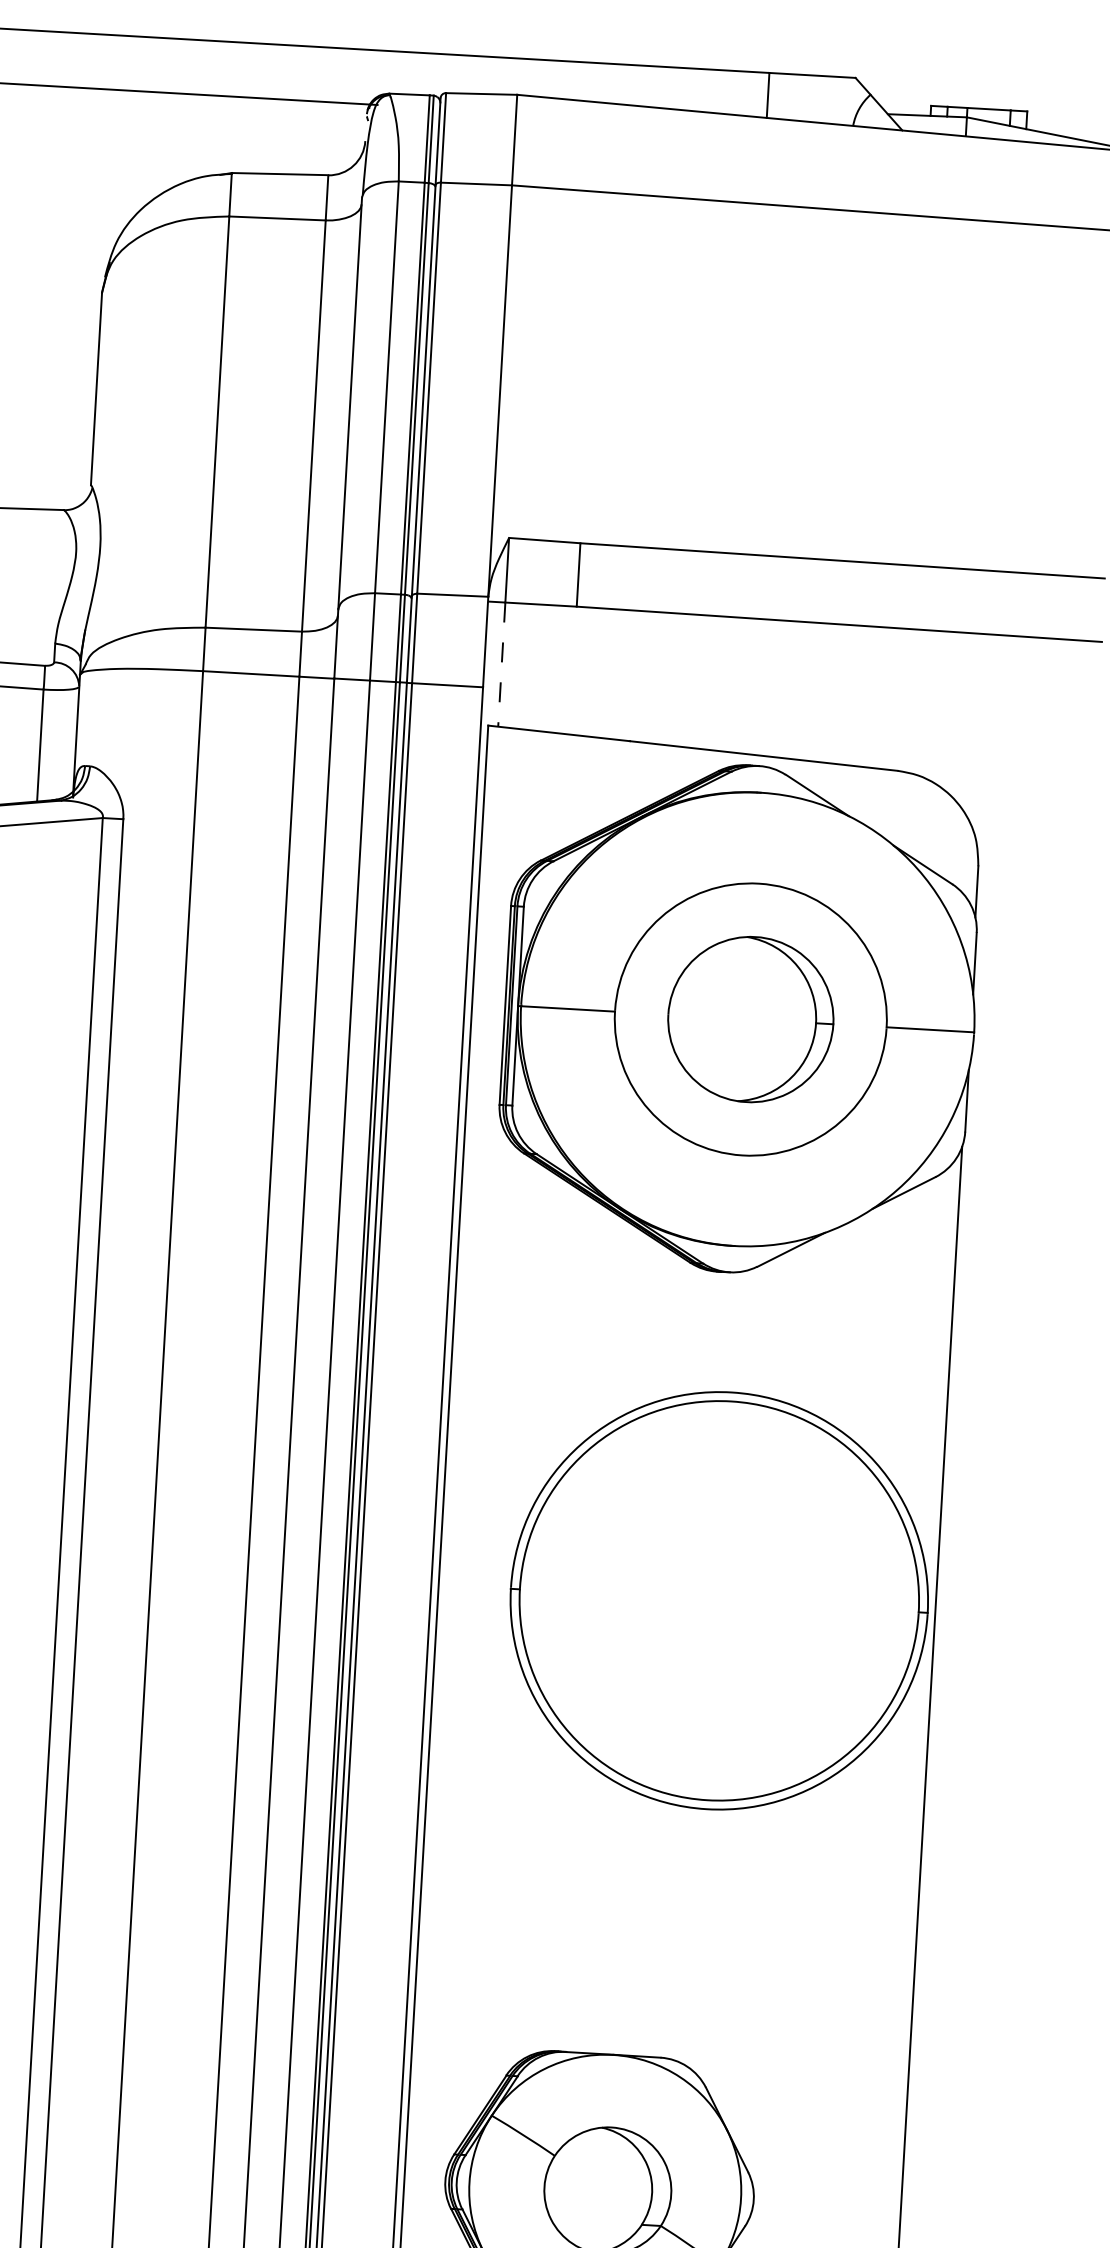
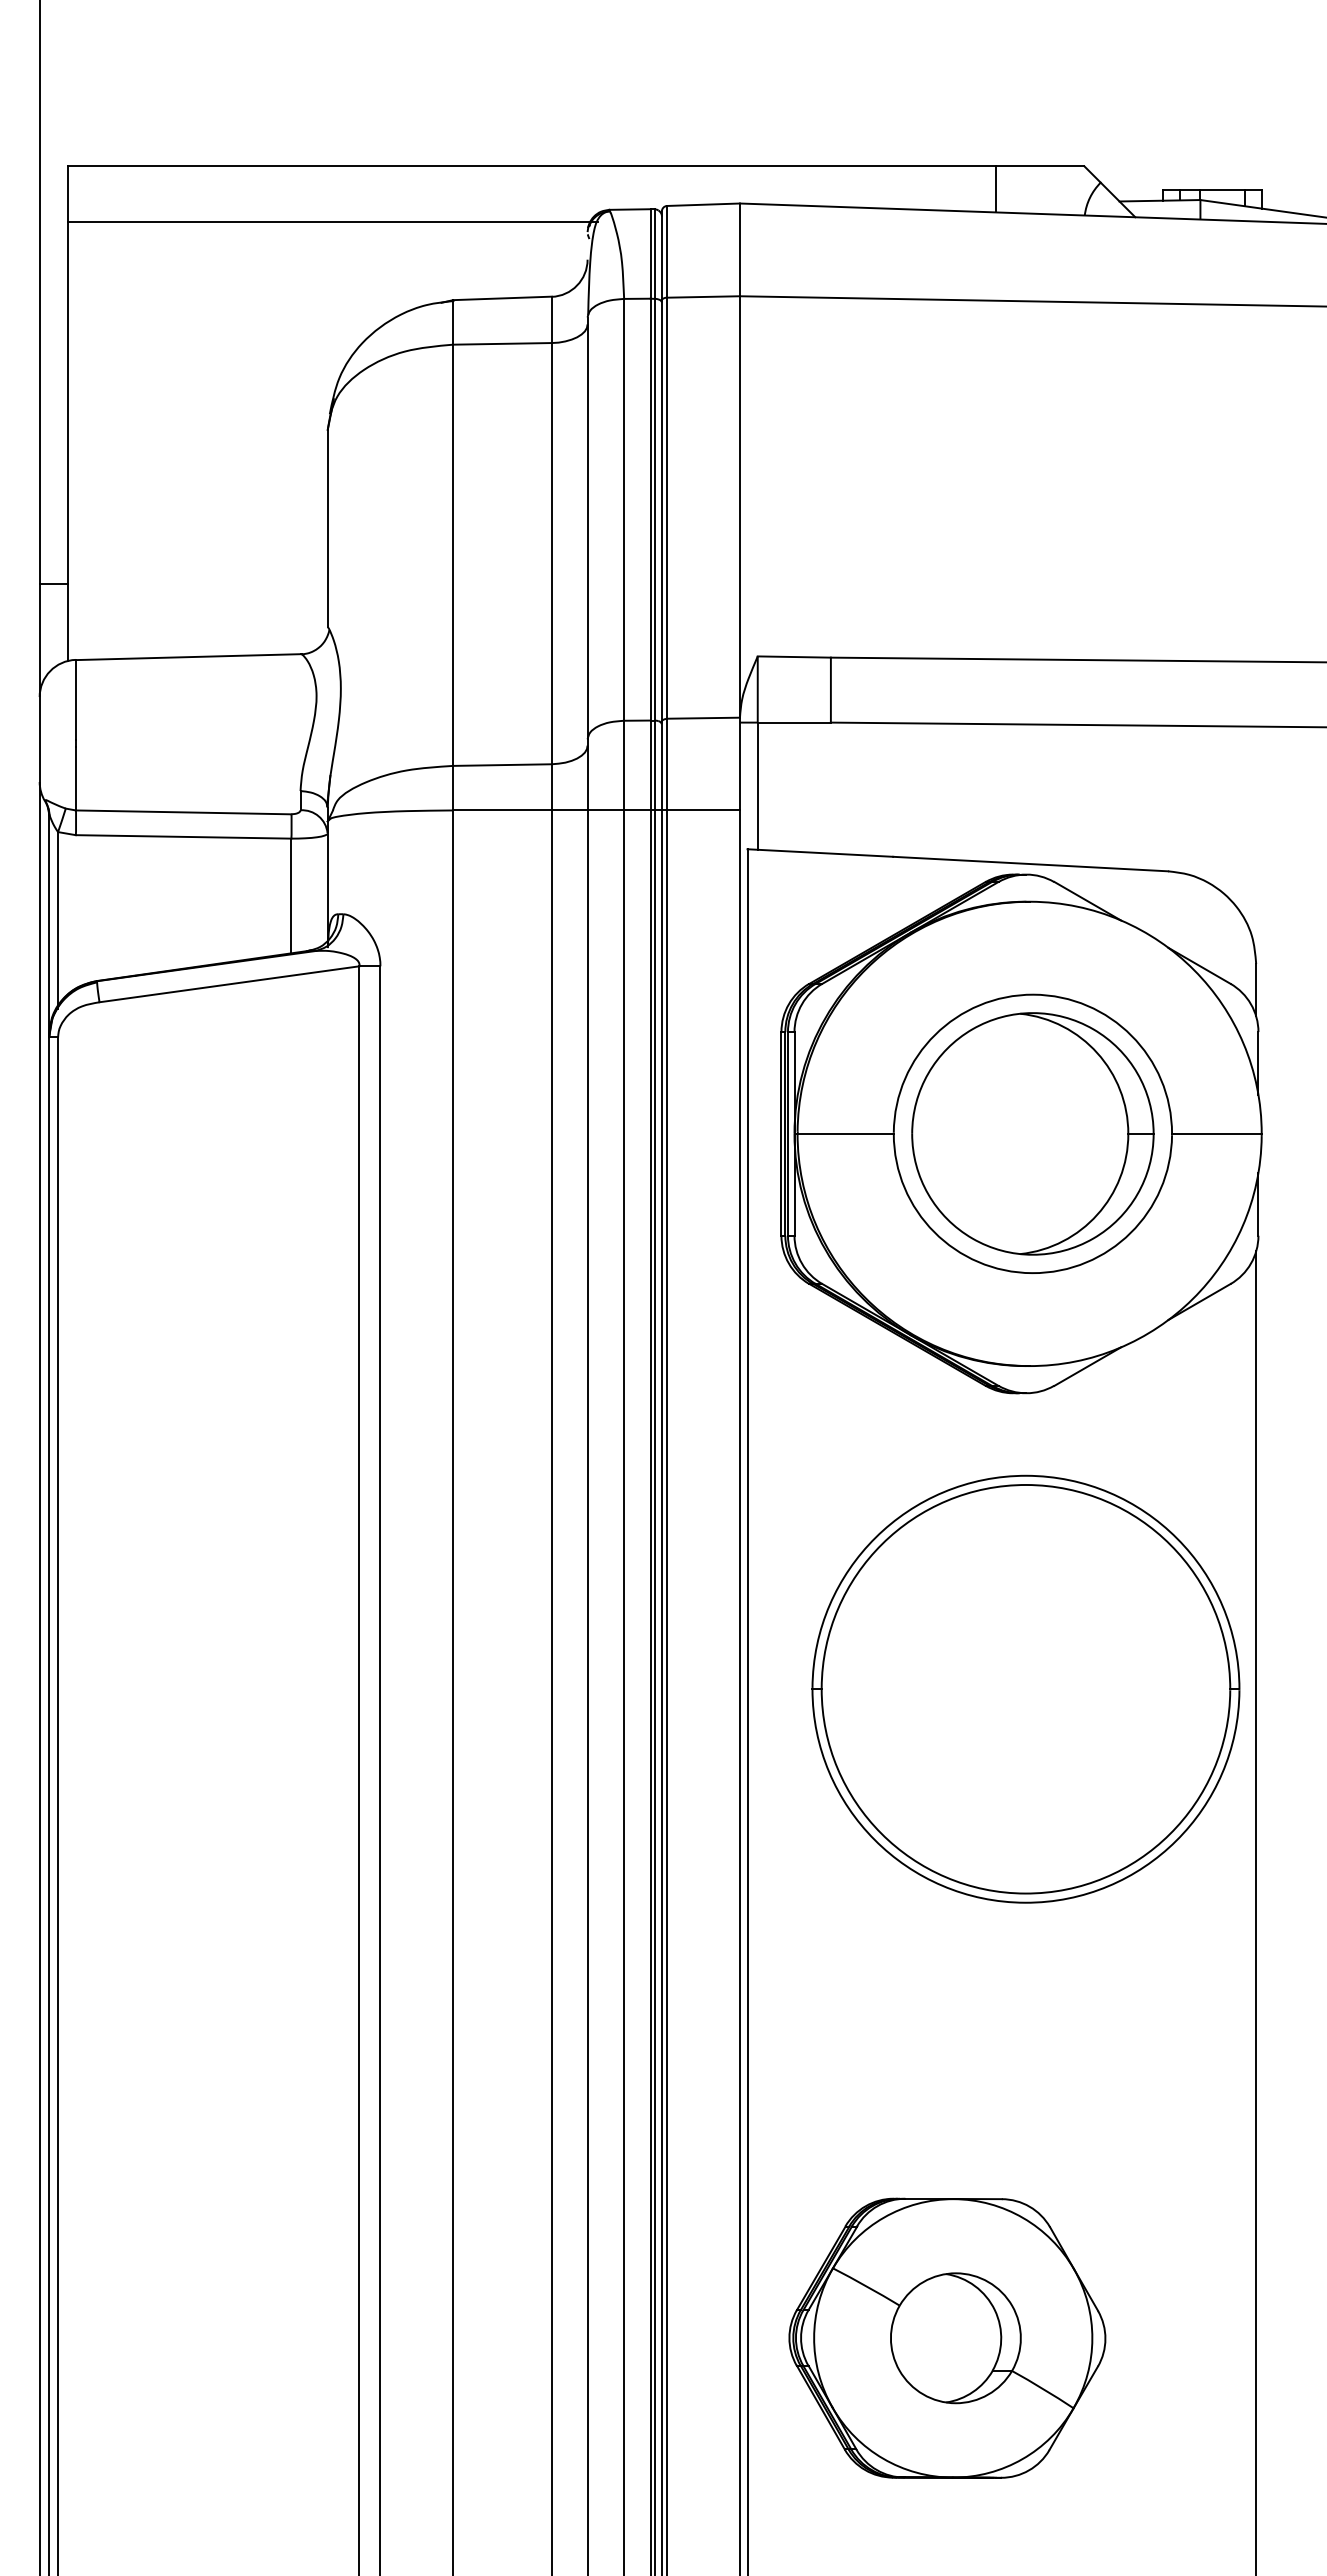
line: (501, 664) -> (757, 786), dashed -> solid
part: (750, 1019) -> (1032, 1133), size x1.43
part: (718, 1600) -> (1025, 1688), moved

